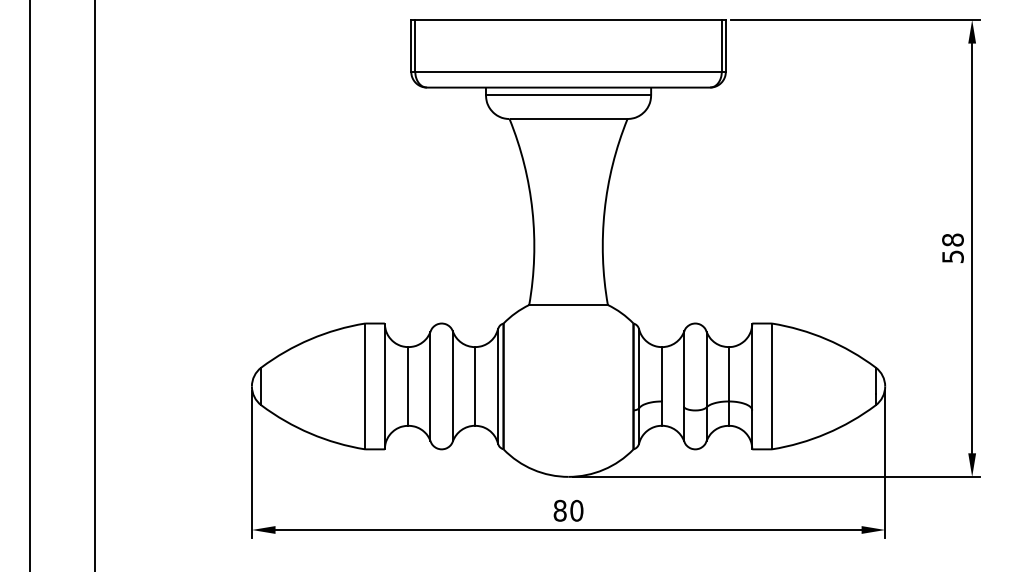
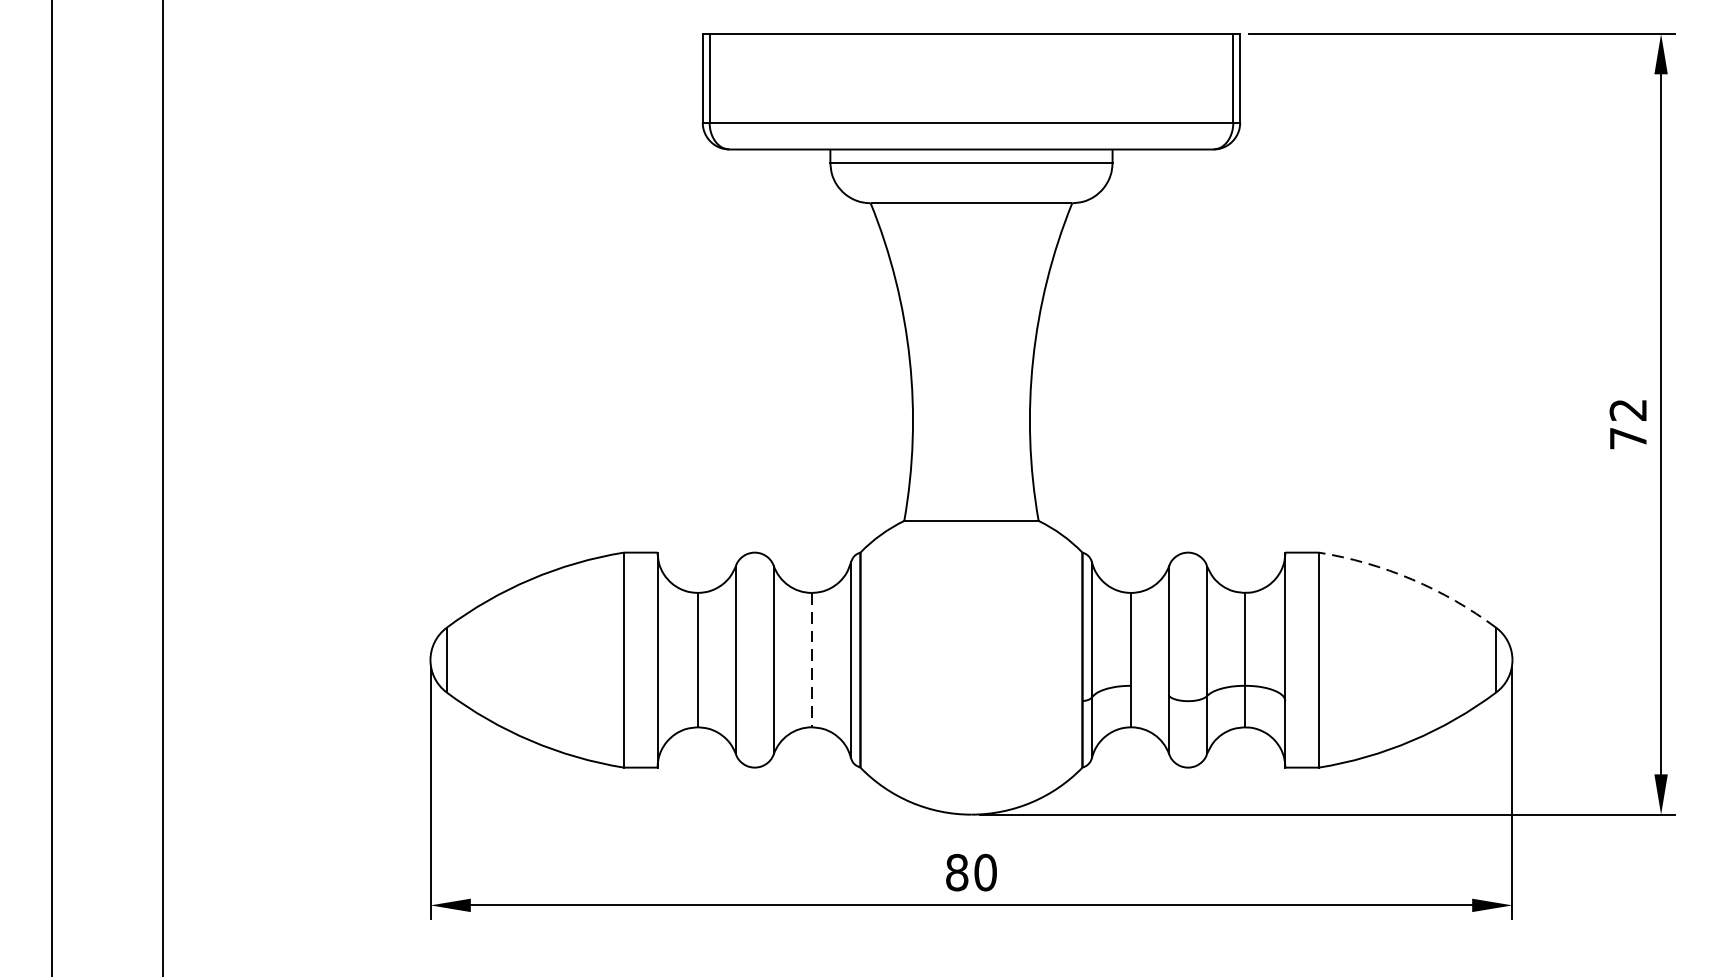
text: (952, 248) -> (1627, 424), 58 -> 72
arc: (826, 339) -> (1412, 579), solid -> dashed
line: (475, 386) -> (812, 660), solid -> dashed

